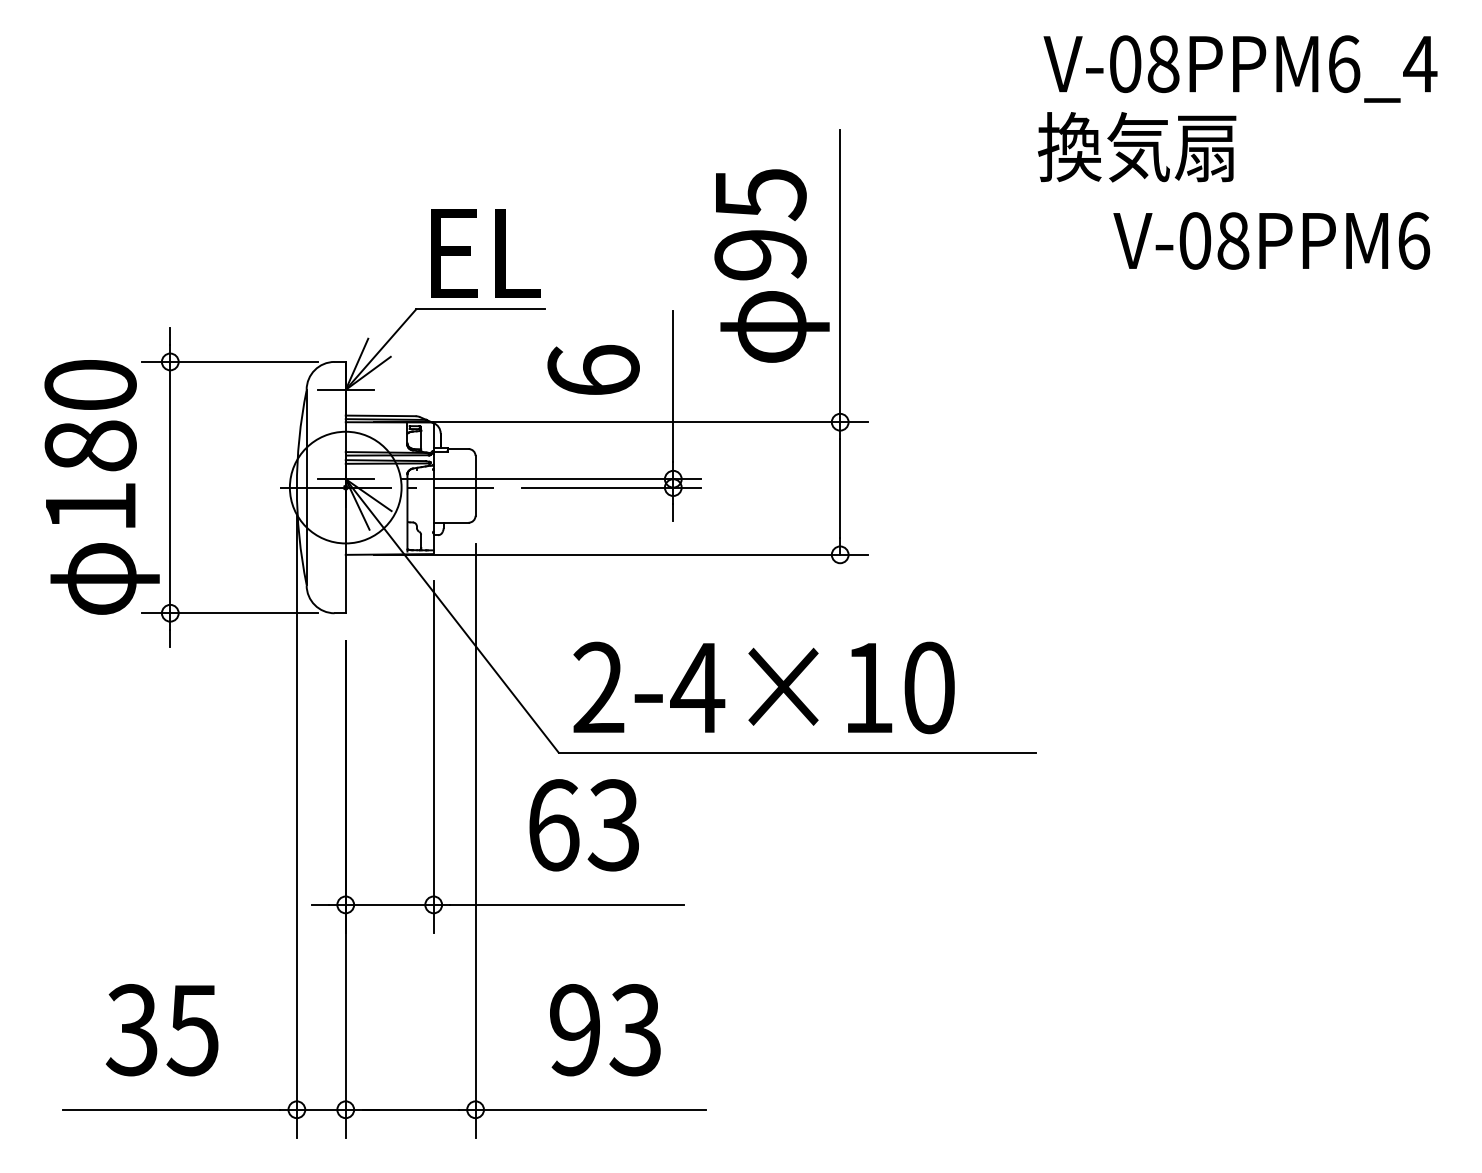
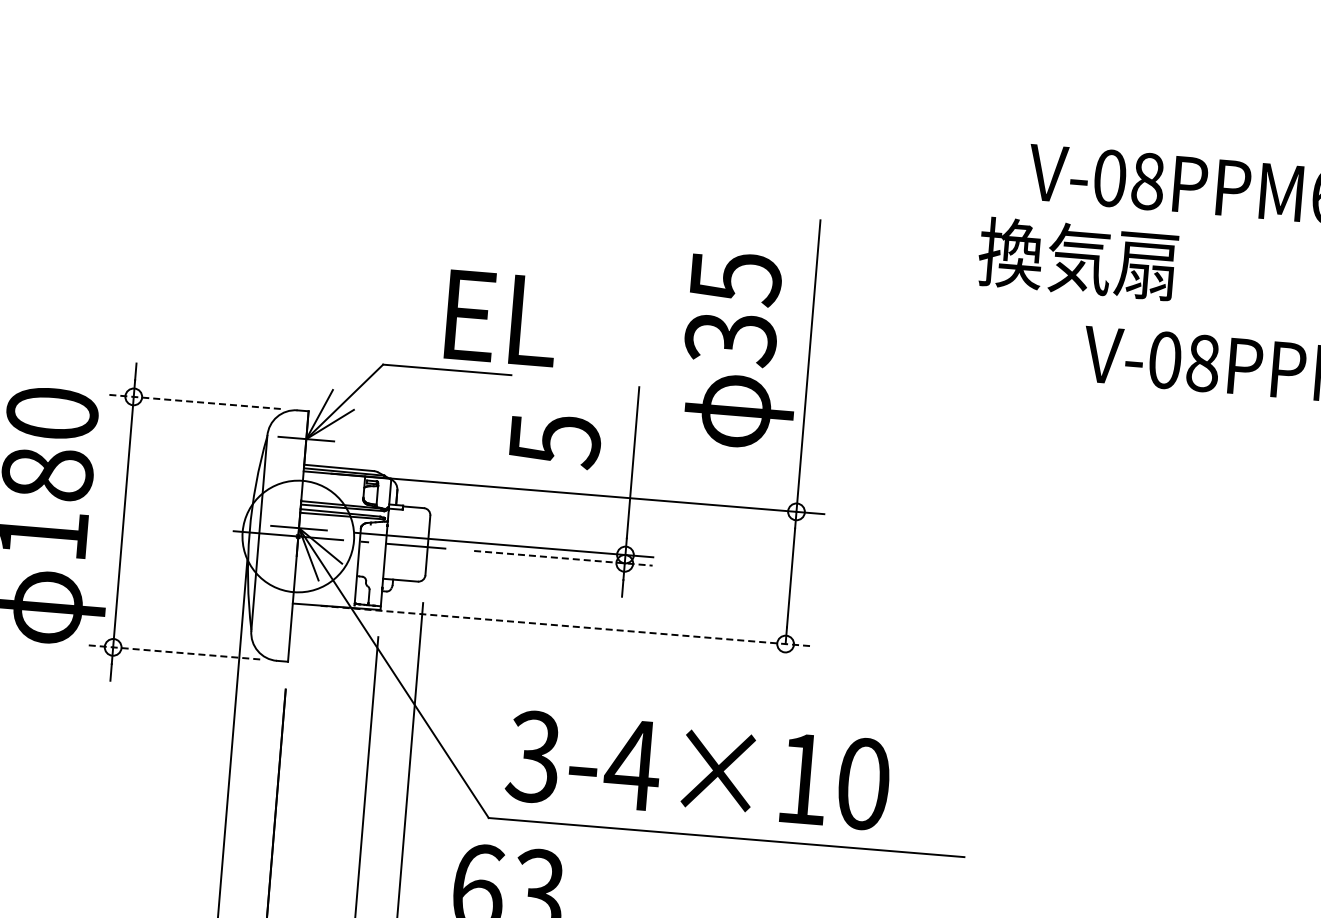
text: (1137, 147) -> (1078, 259), moved
text: (485, 253) -> (501, 318), moved
text: (760, 255) -> (730, 339), 95 -> 35
line: (230, 361) -> (193, 401), solid -> dashed
text: (593, 371) -> (554, 441), 6 -> 5
line: (611, 487) -> (563, 558), solid -> dashed
line: (621, 554) -> (567, 625), solid -> dashed
line: (230, 613) -> (173, 652), solid -> dashed
text: (598, 688) -> (533, 757), 2-4×10 -> 3-4×10

